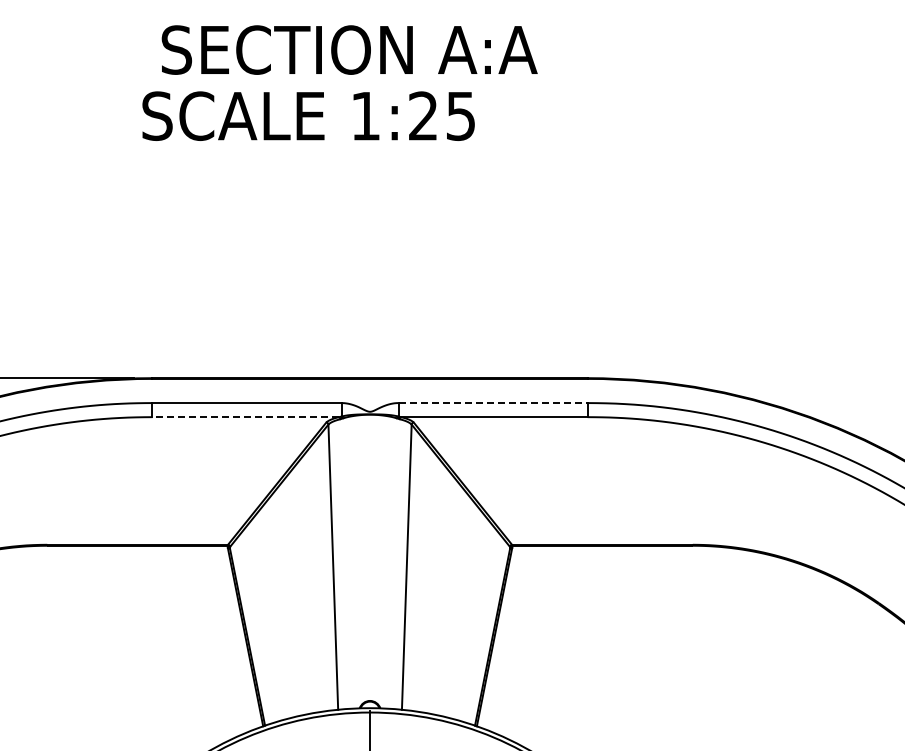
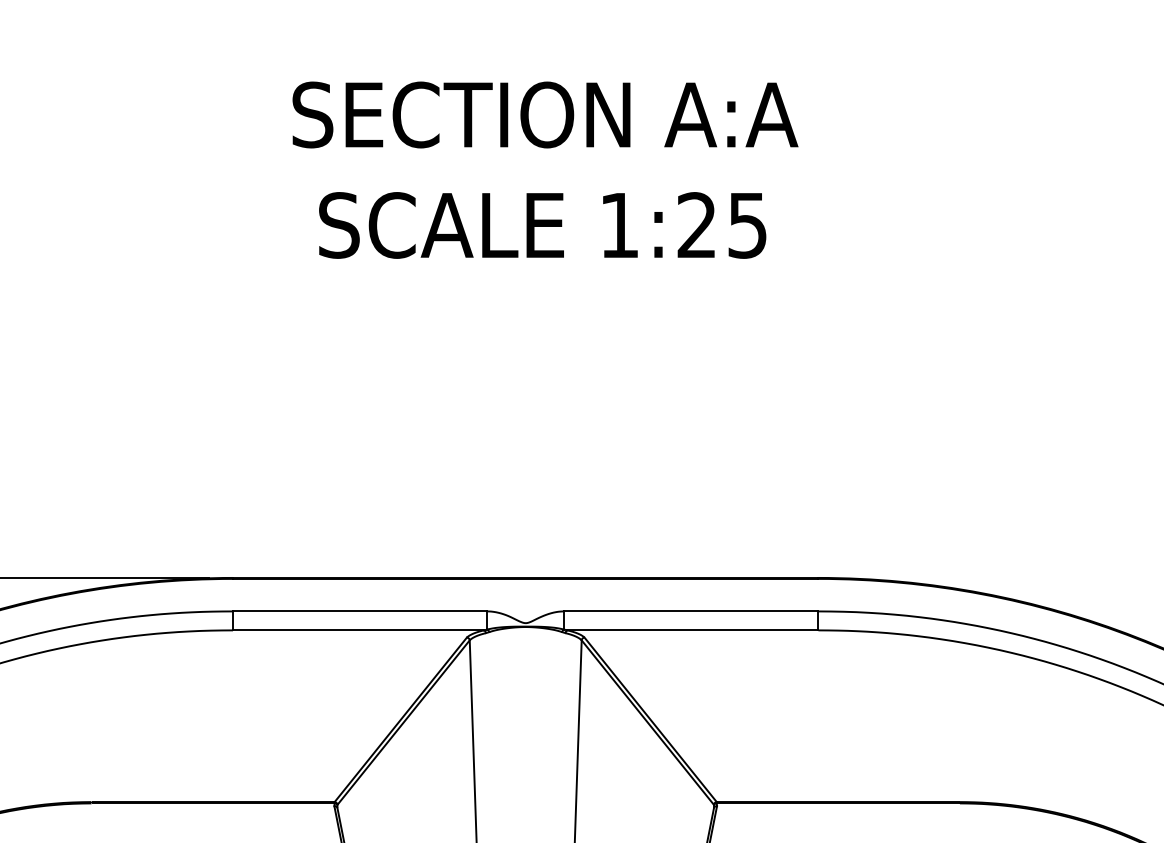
text: (349, 49) -> (545, 114), moved
text: (308, 115) -> (542, 224), moved
line: (493, 403) -> (691, 611), dashed -> solid
line: (245, 417) -> (358, 630), dashed -> solid

